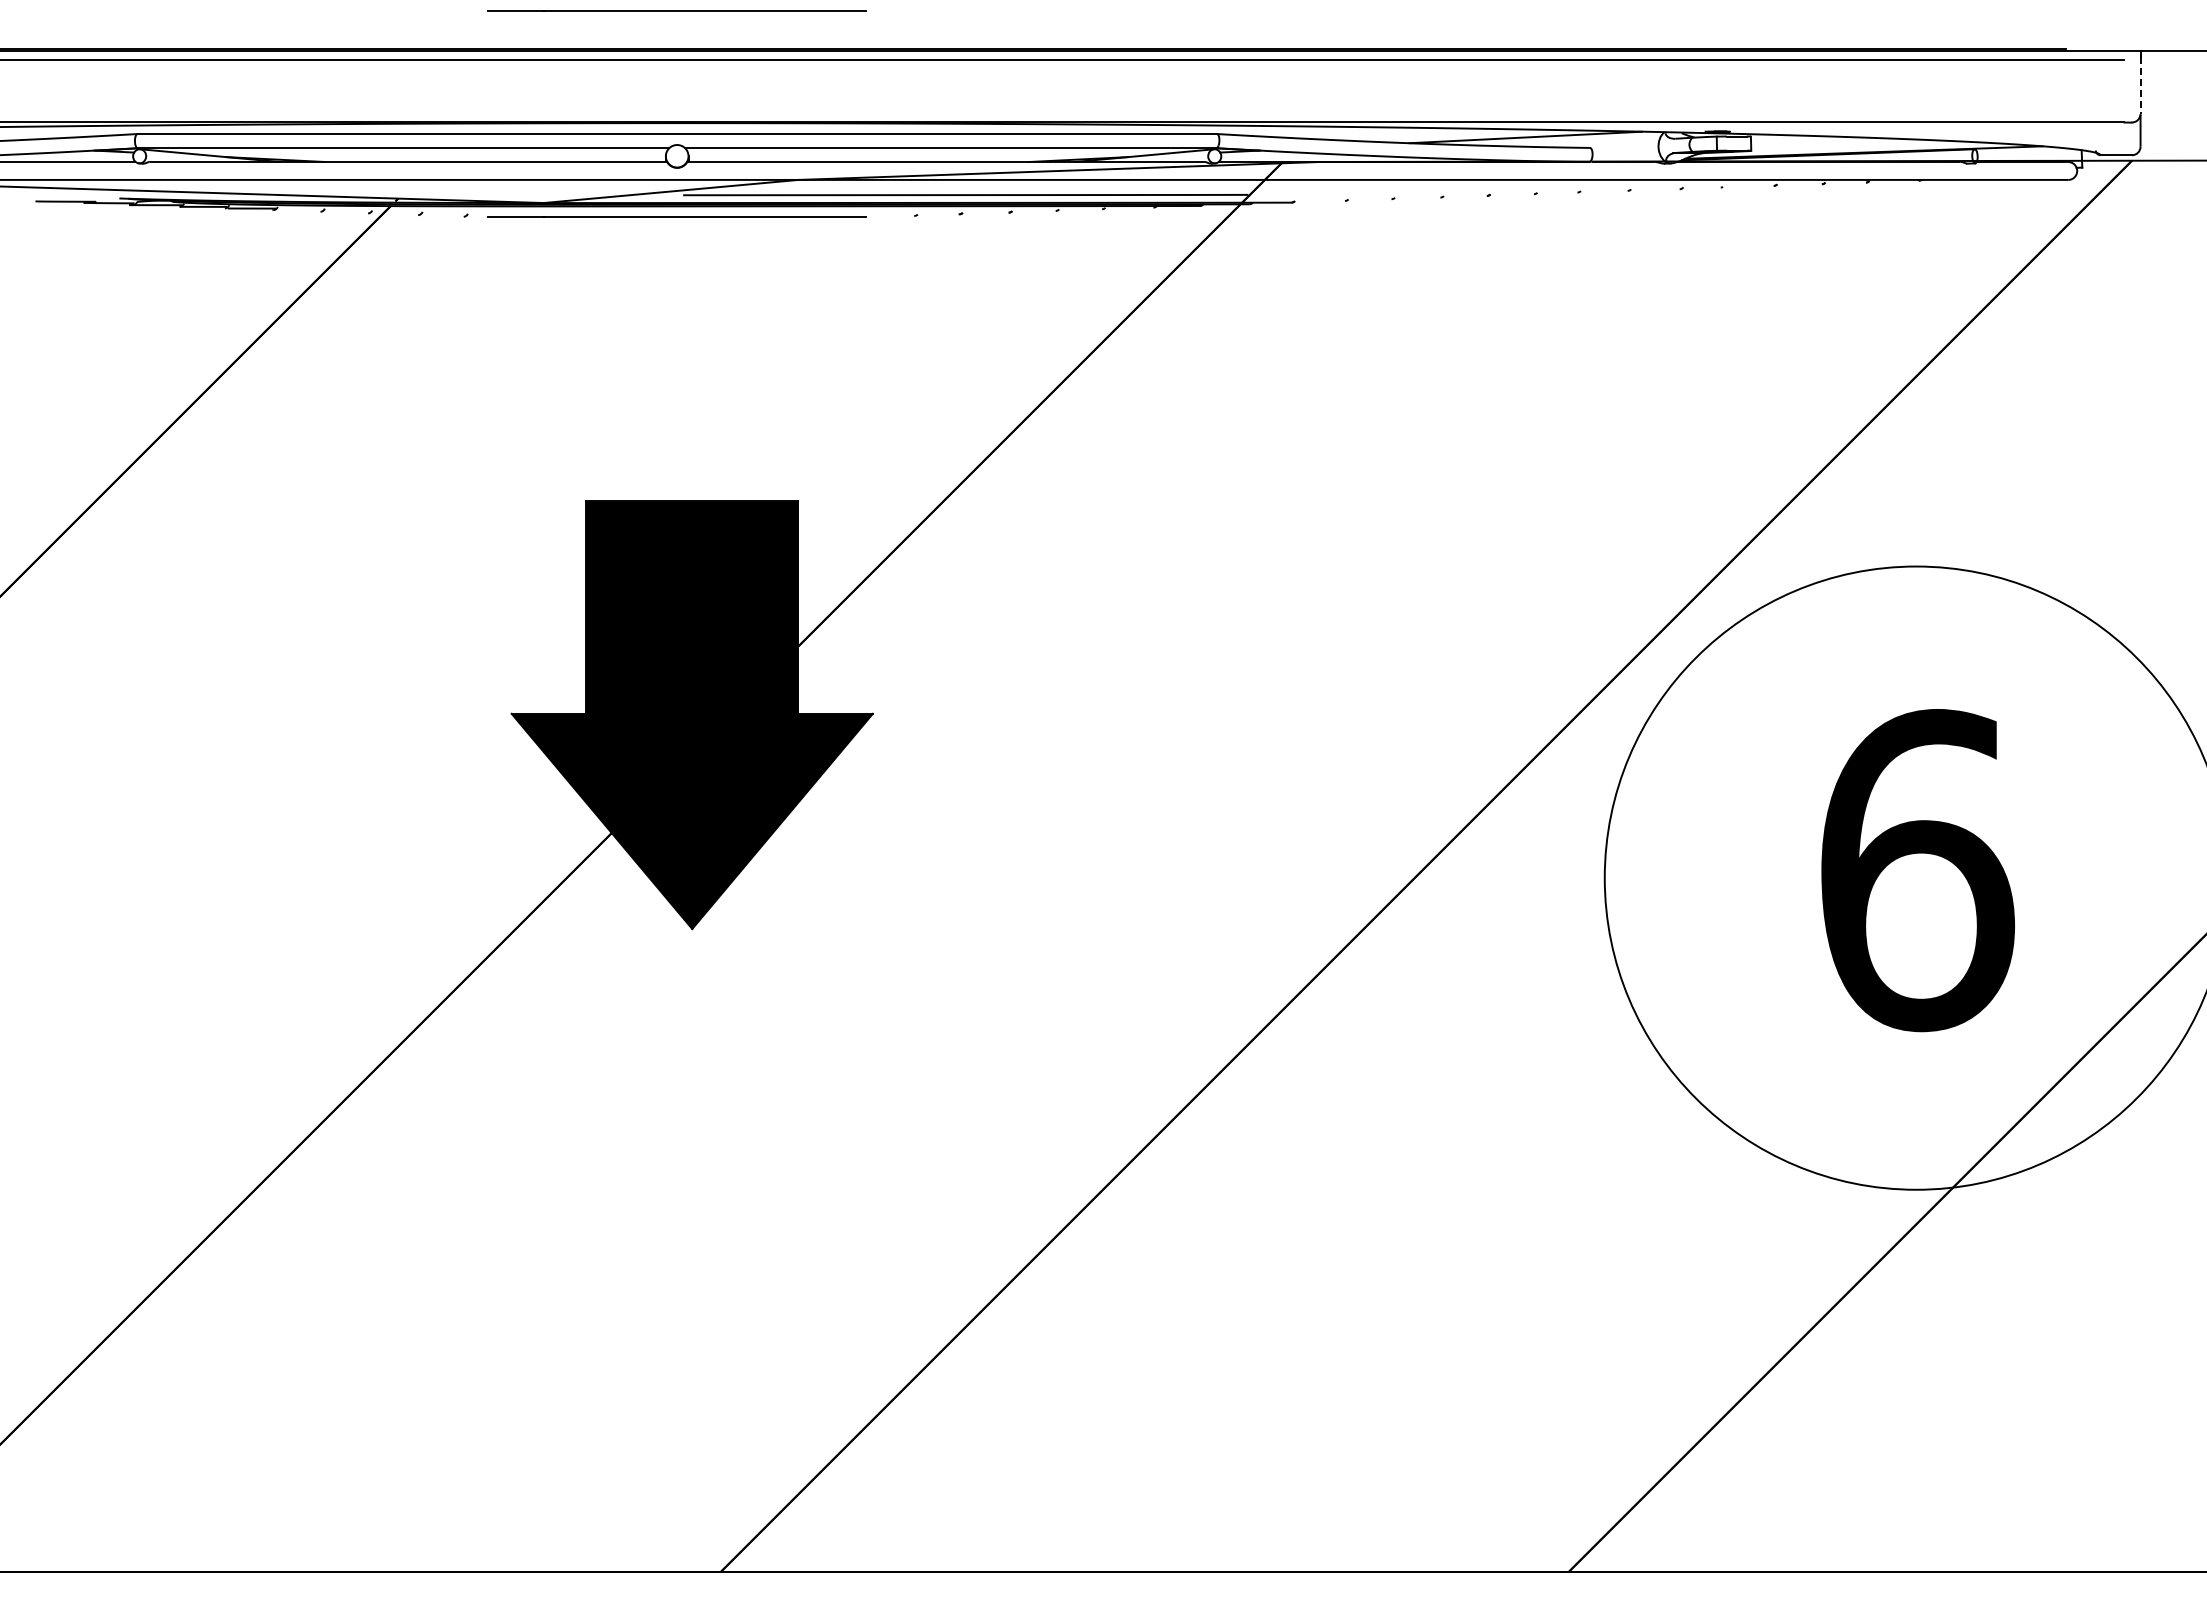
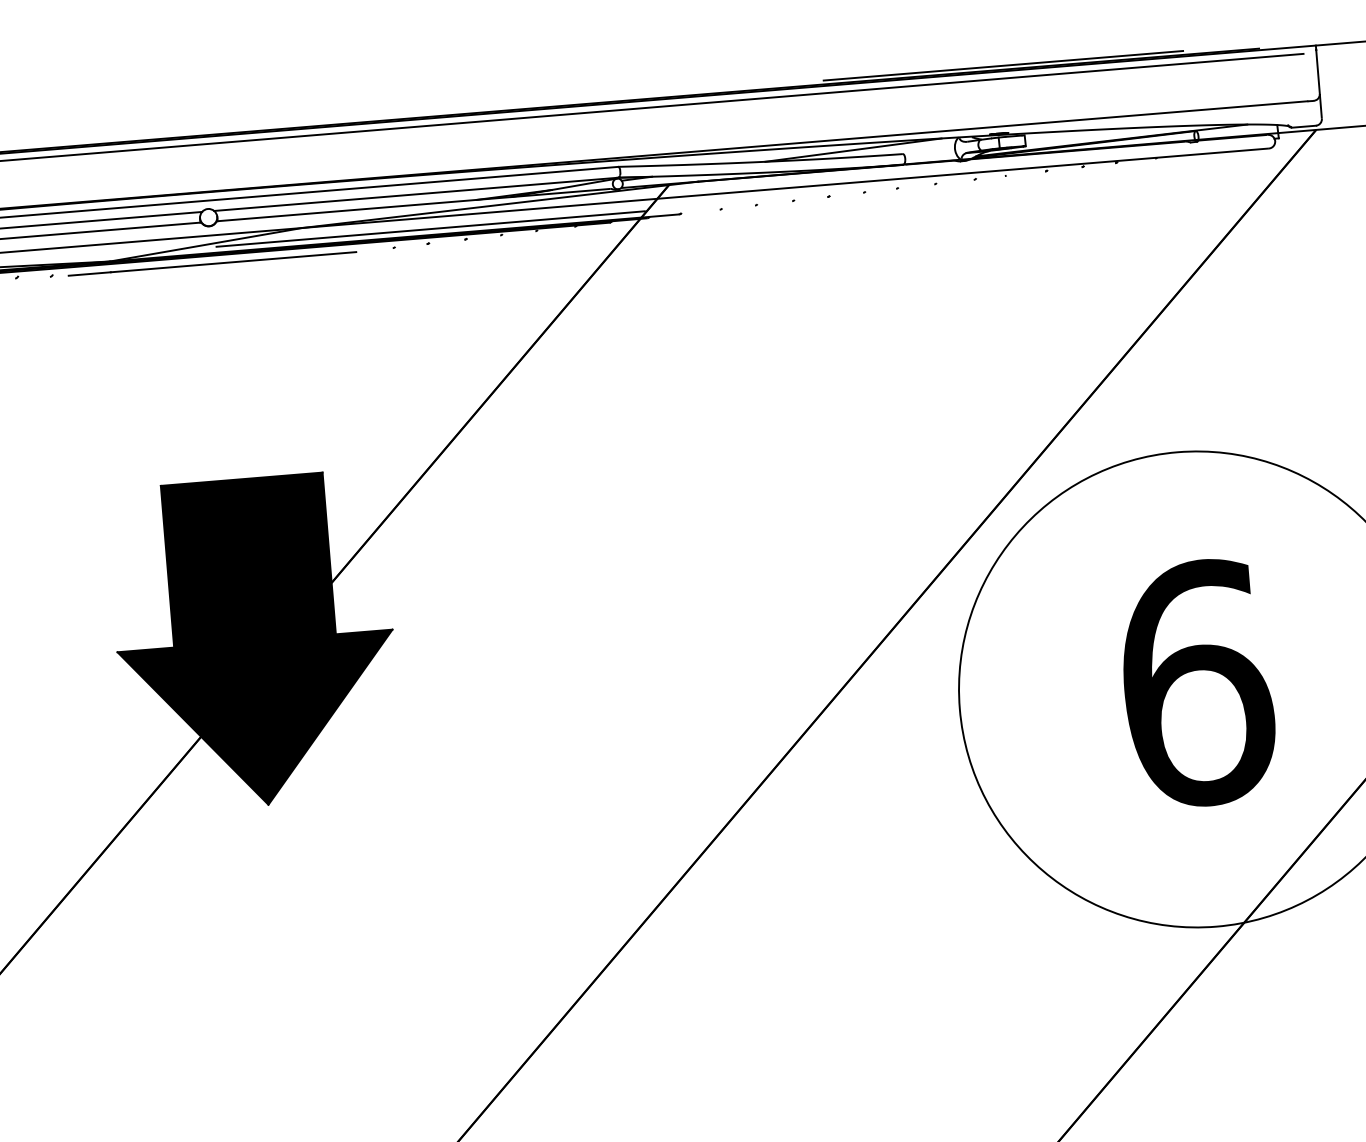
line: (676, 10) -> (199, 106), removed
line: (1730, 43) -> (1003, 65), added
line: (2140, 85) -> (1318, 72), dashed -> solid

